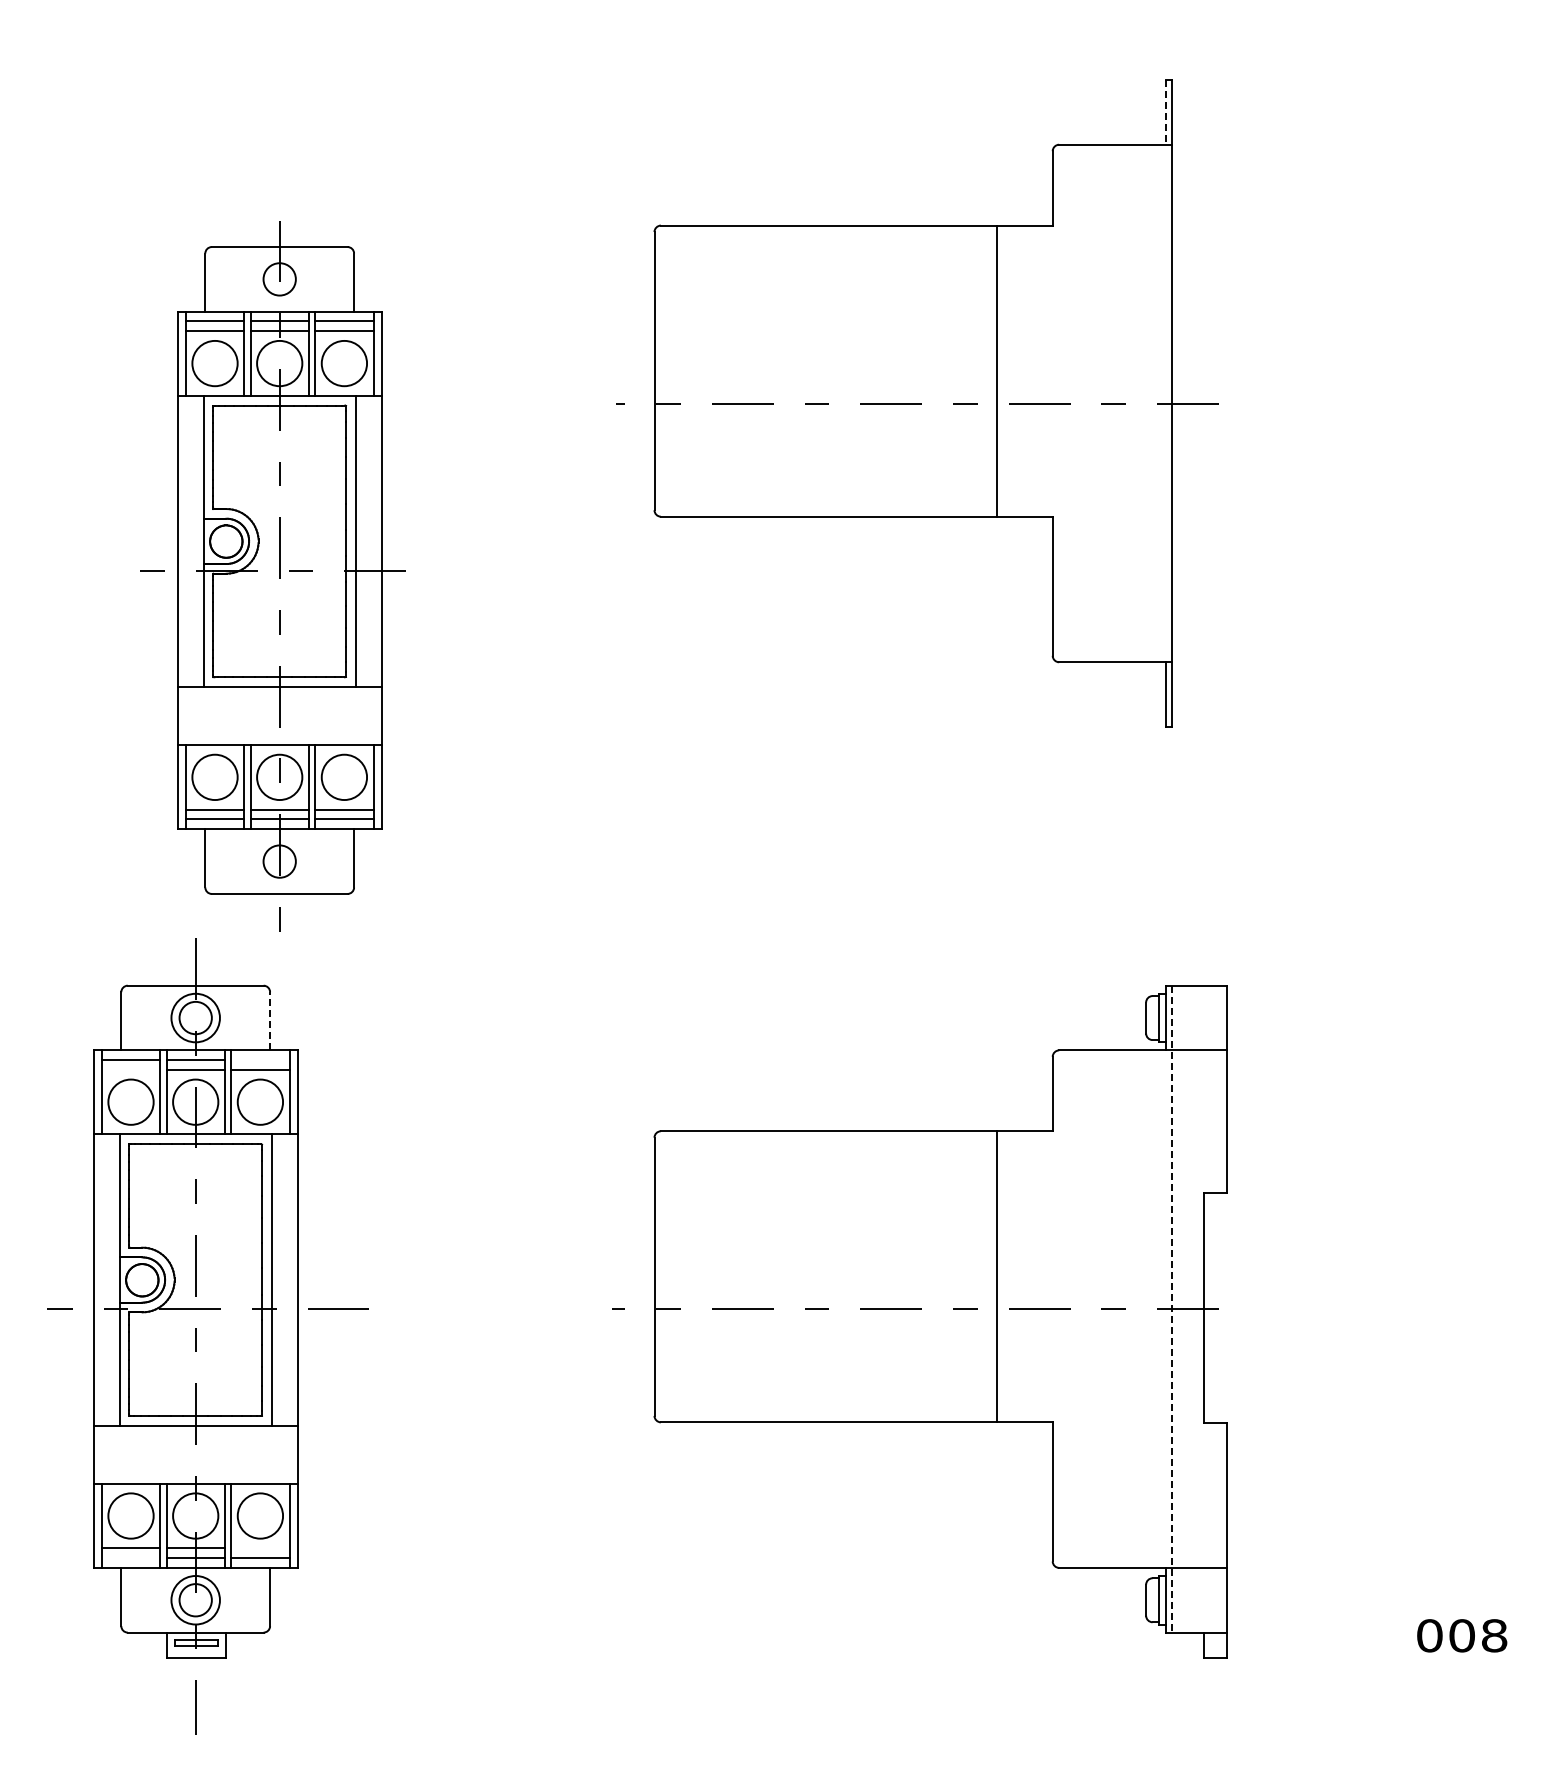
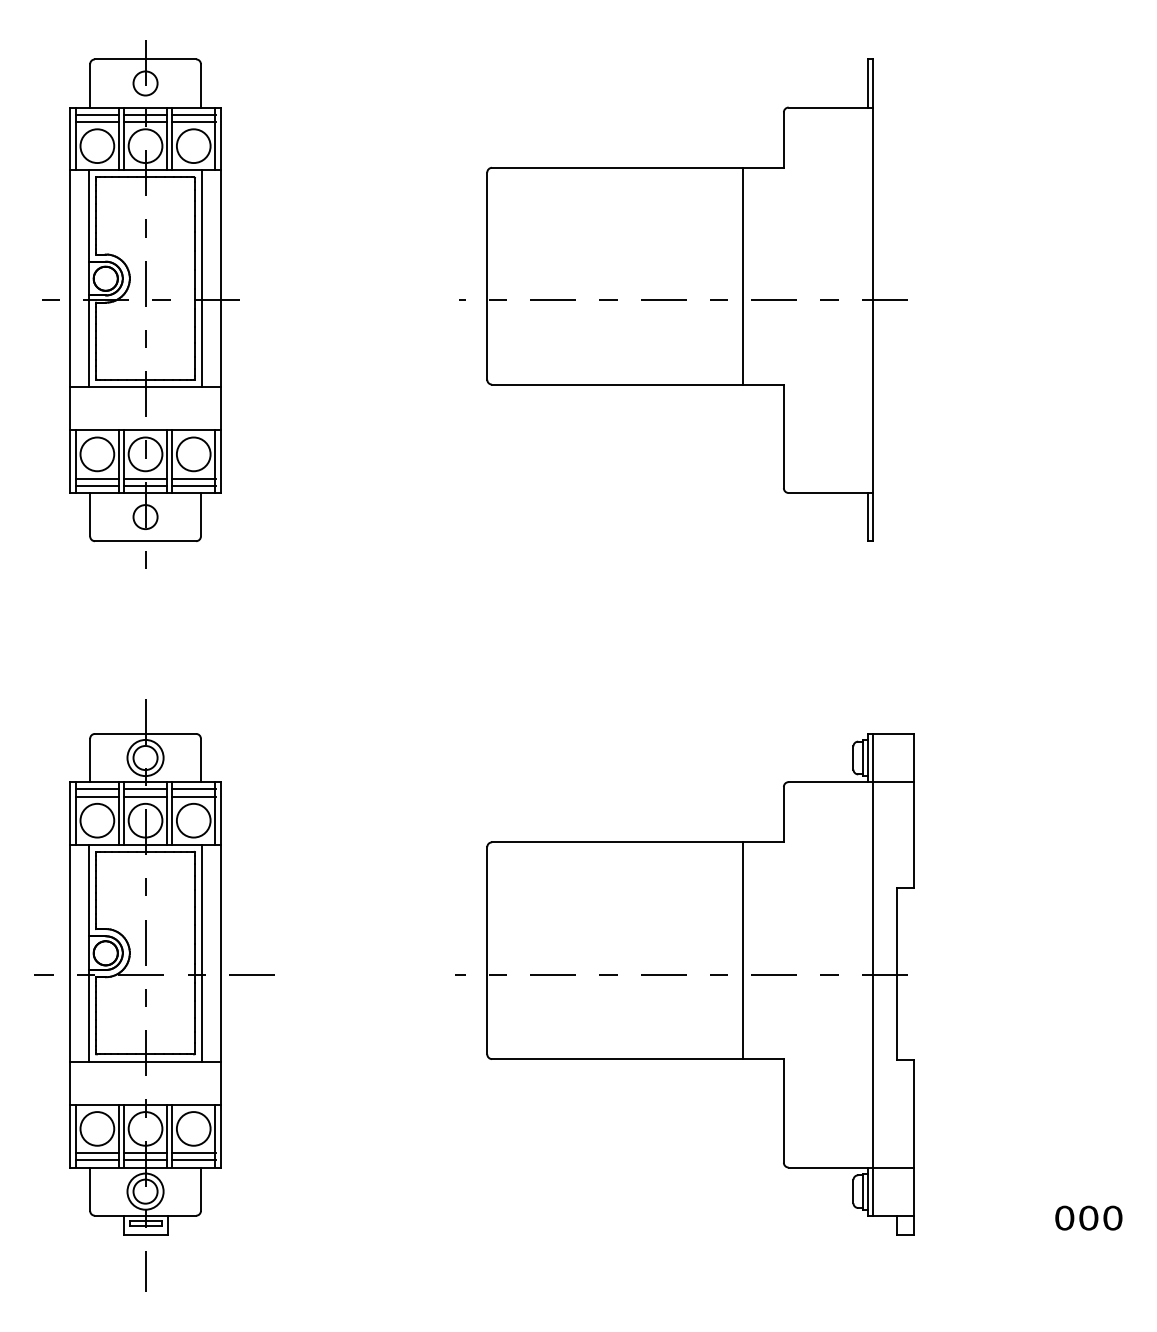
line: (1165, 112) -> (867, 83), dashed -> solid
part: (272, 576) -> (140, 304), moved
line: (270, 1020) -> (201, 759), dashed -> solid
line: (260, 1060) -> (193, 789), added
line: (131, 1069) -> (97, 796), added
line: (1172, 1309) -> (873, 975), dashed -> solid
line: (260, 1548) -> (193, 1153), added
line: (131, 1558) -> (97, 1160), added
text: (1494, 1635) -> (1112, 1217), 008 -> 000

